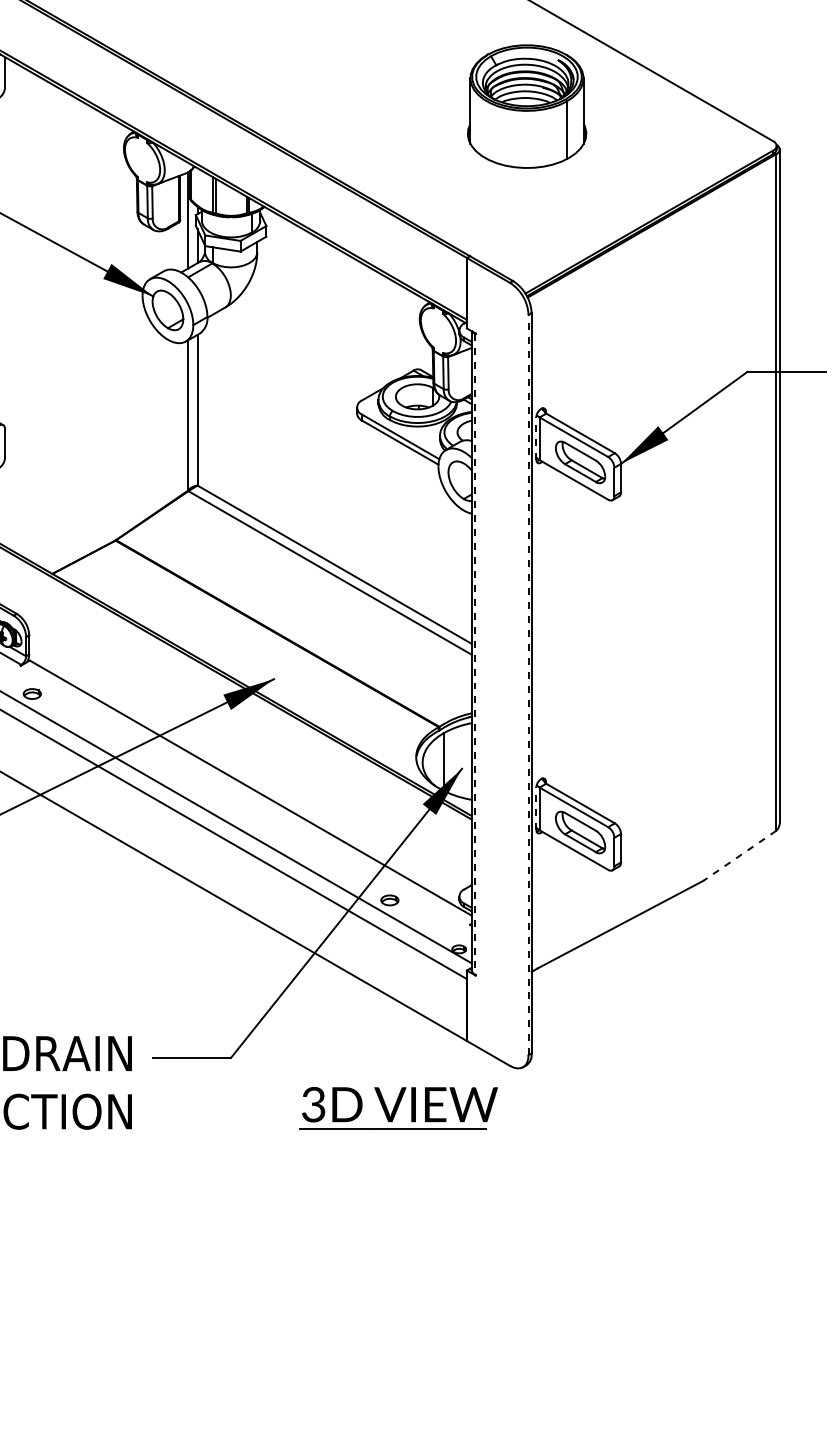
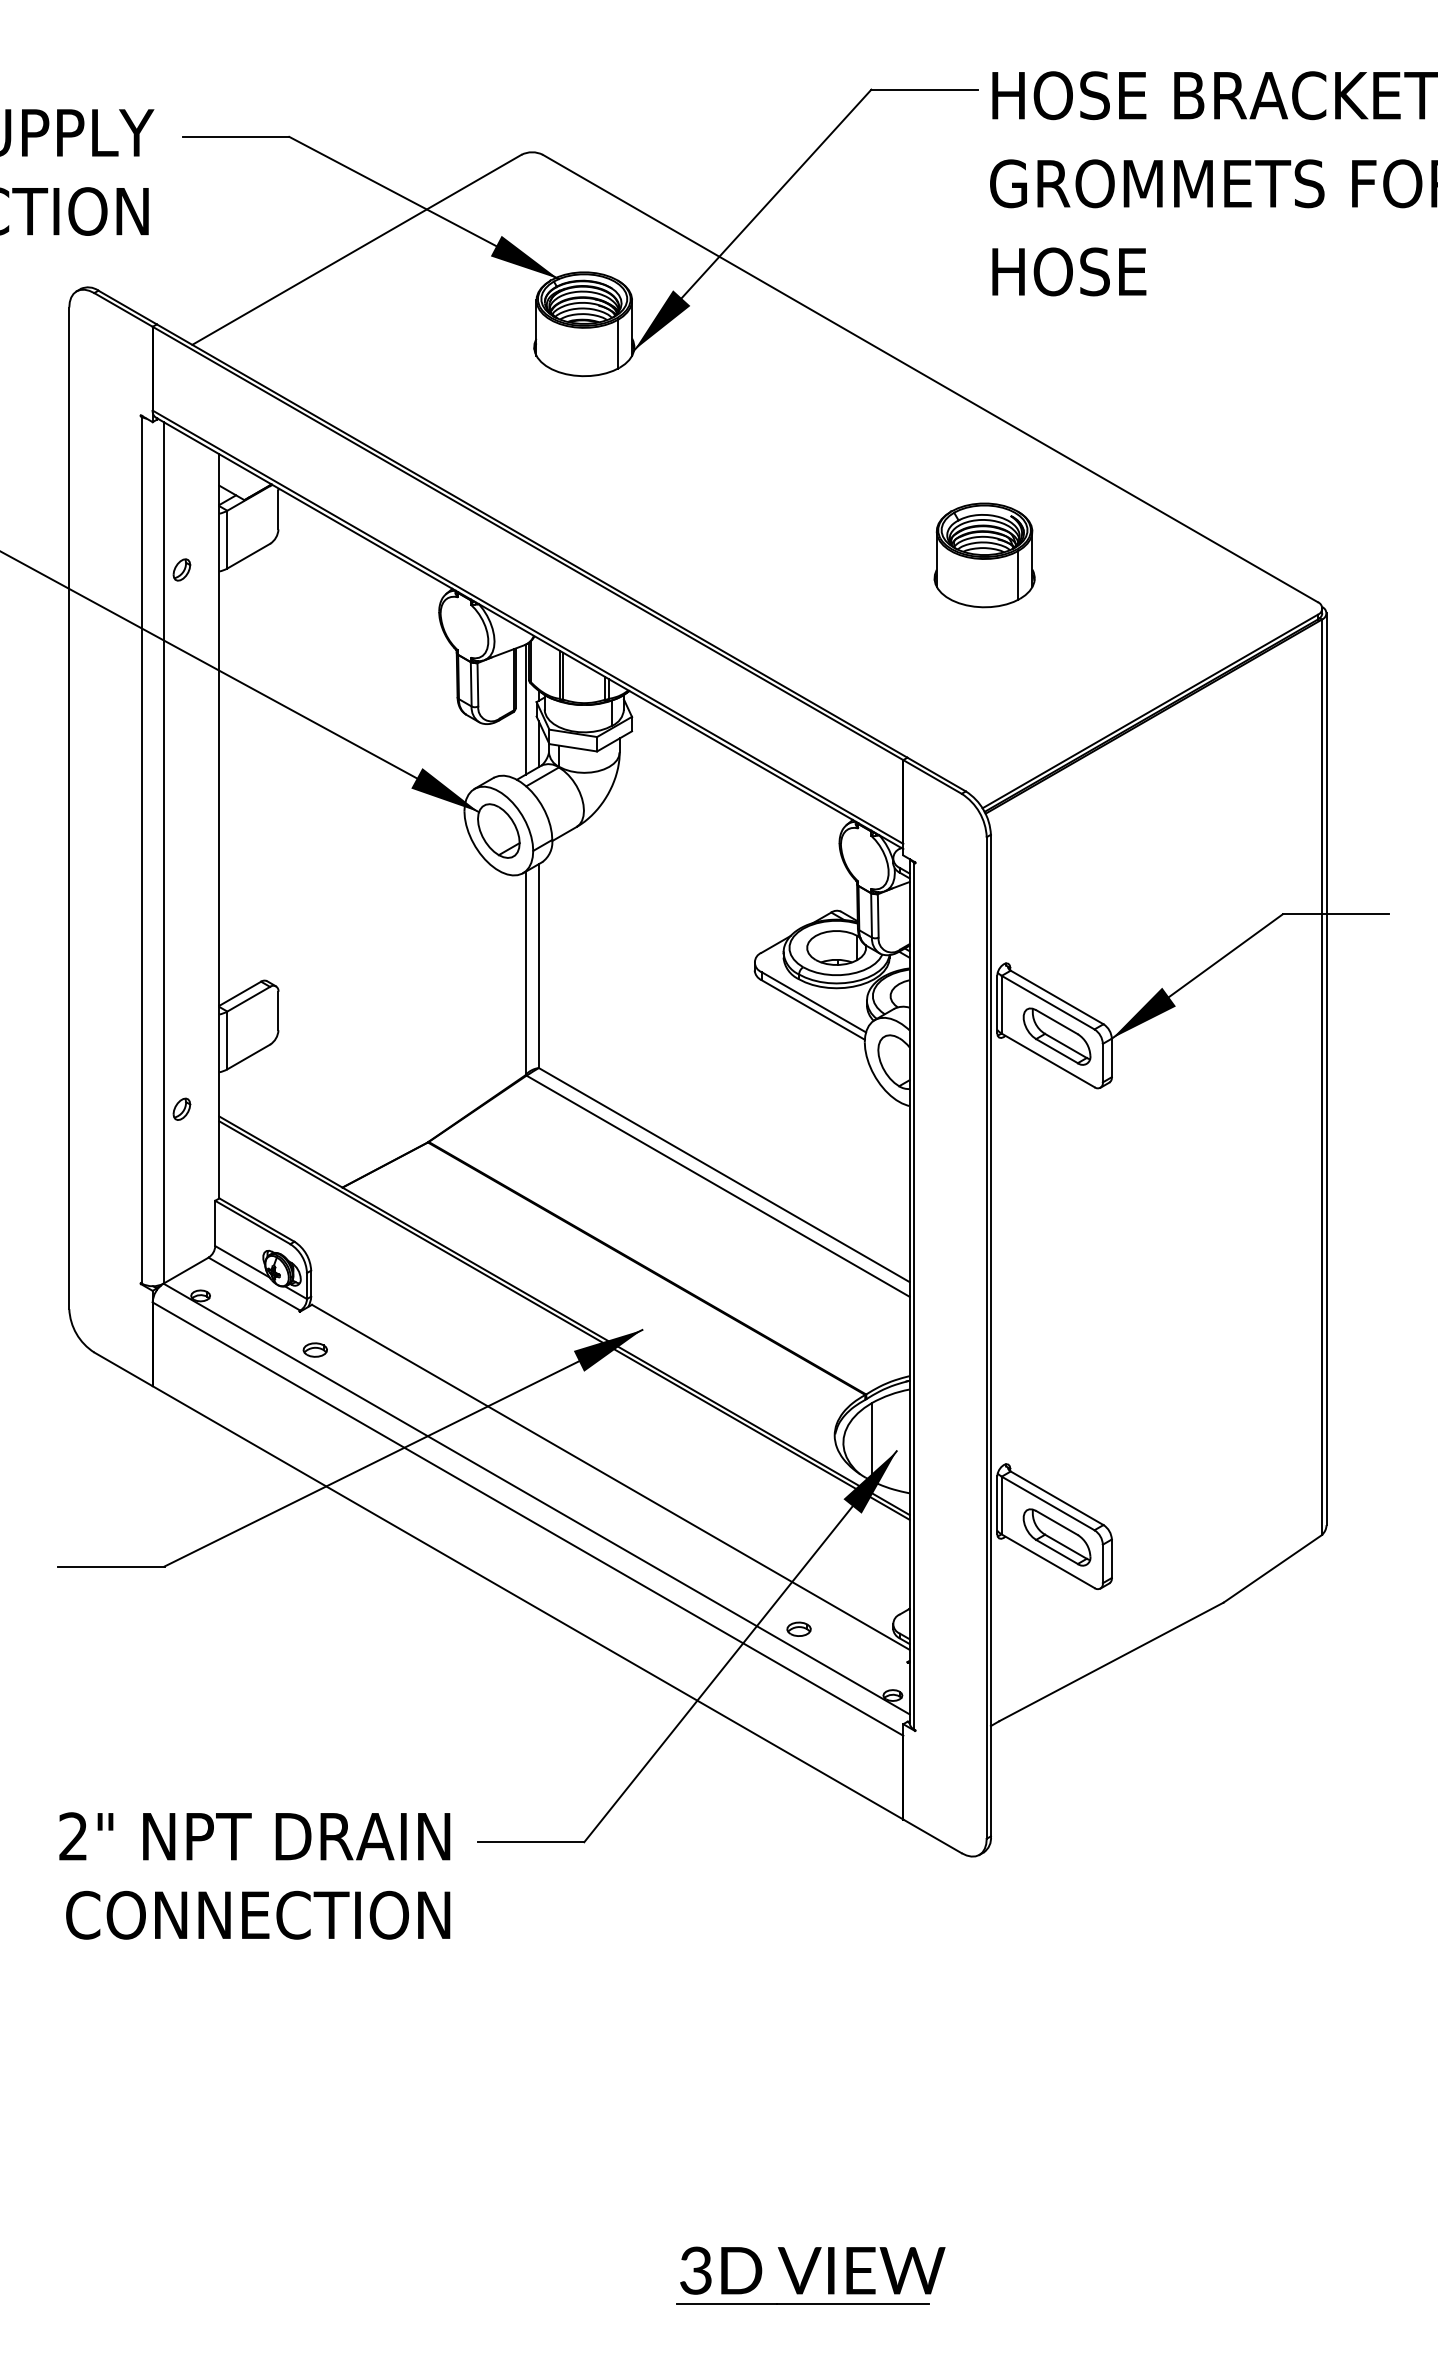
part: (526, 106) -> (984, 555), size x0.62
line: (536, 438) -> (997, 1004), dashed -> solid
line: (475, 654) -> (914, 1296), dashed -> solid
line: (528, 684) -> (986, 1337), dashed -> solid
line: (536, 808) -> (997, 1505), dashed -> solid
line: (739, 855) -> (1272, 1568), dashed -> solid
part: (398, 1108) -> (810, 2275), moved

